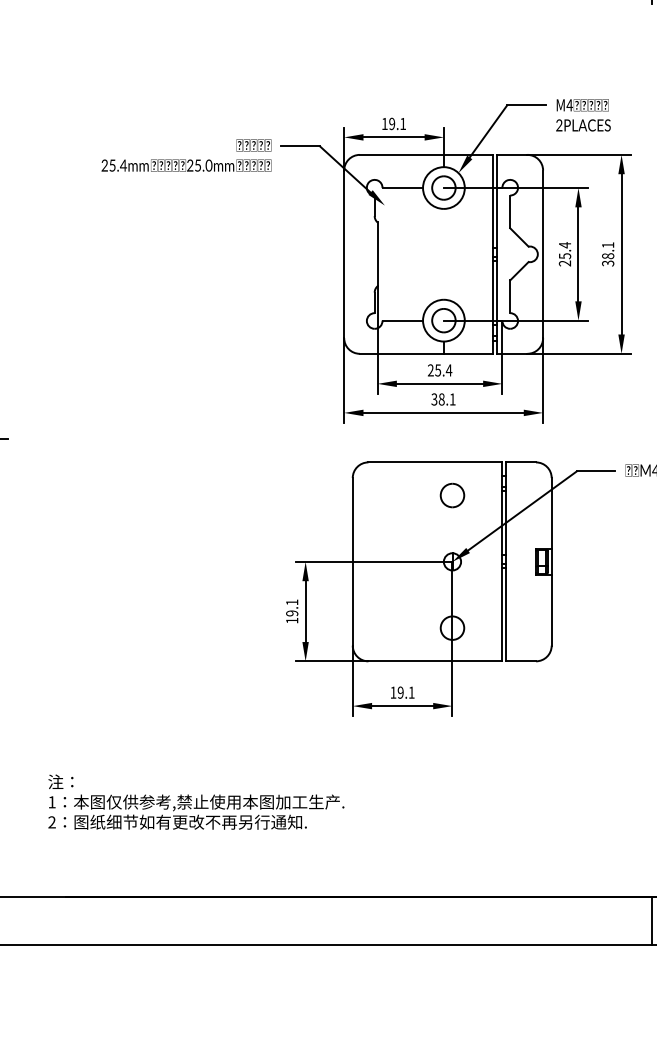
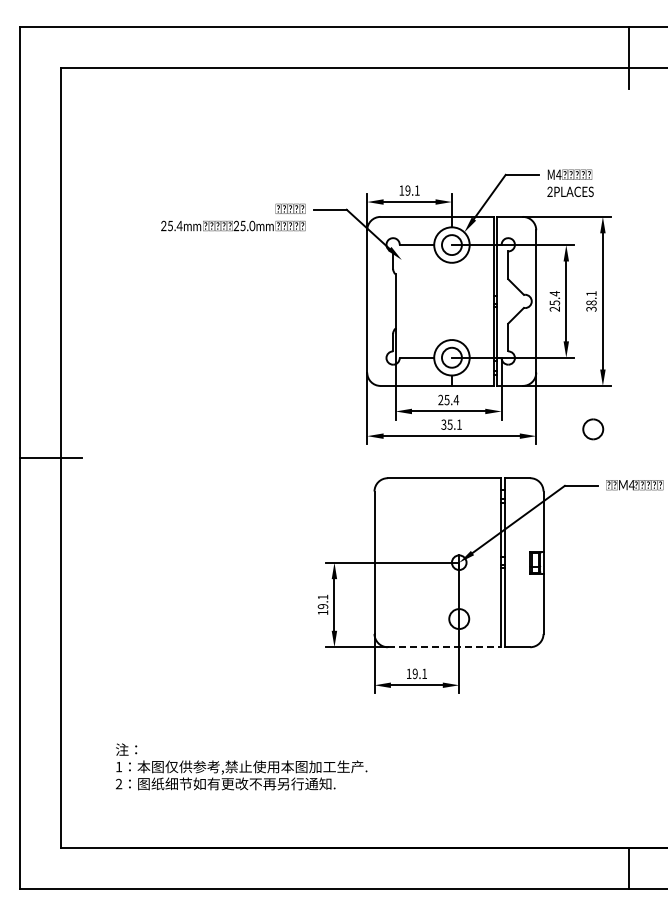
text: (441, 399) -> (449, 424), 38.1 -> 35.1
part: (452, 495) -> (593, 429), moved
line: (435, 661) -> (444, 647), solid -> dashed

